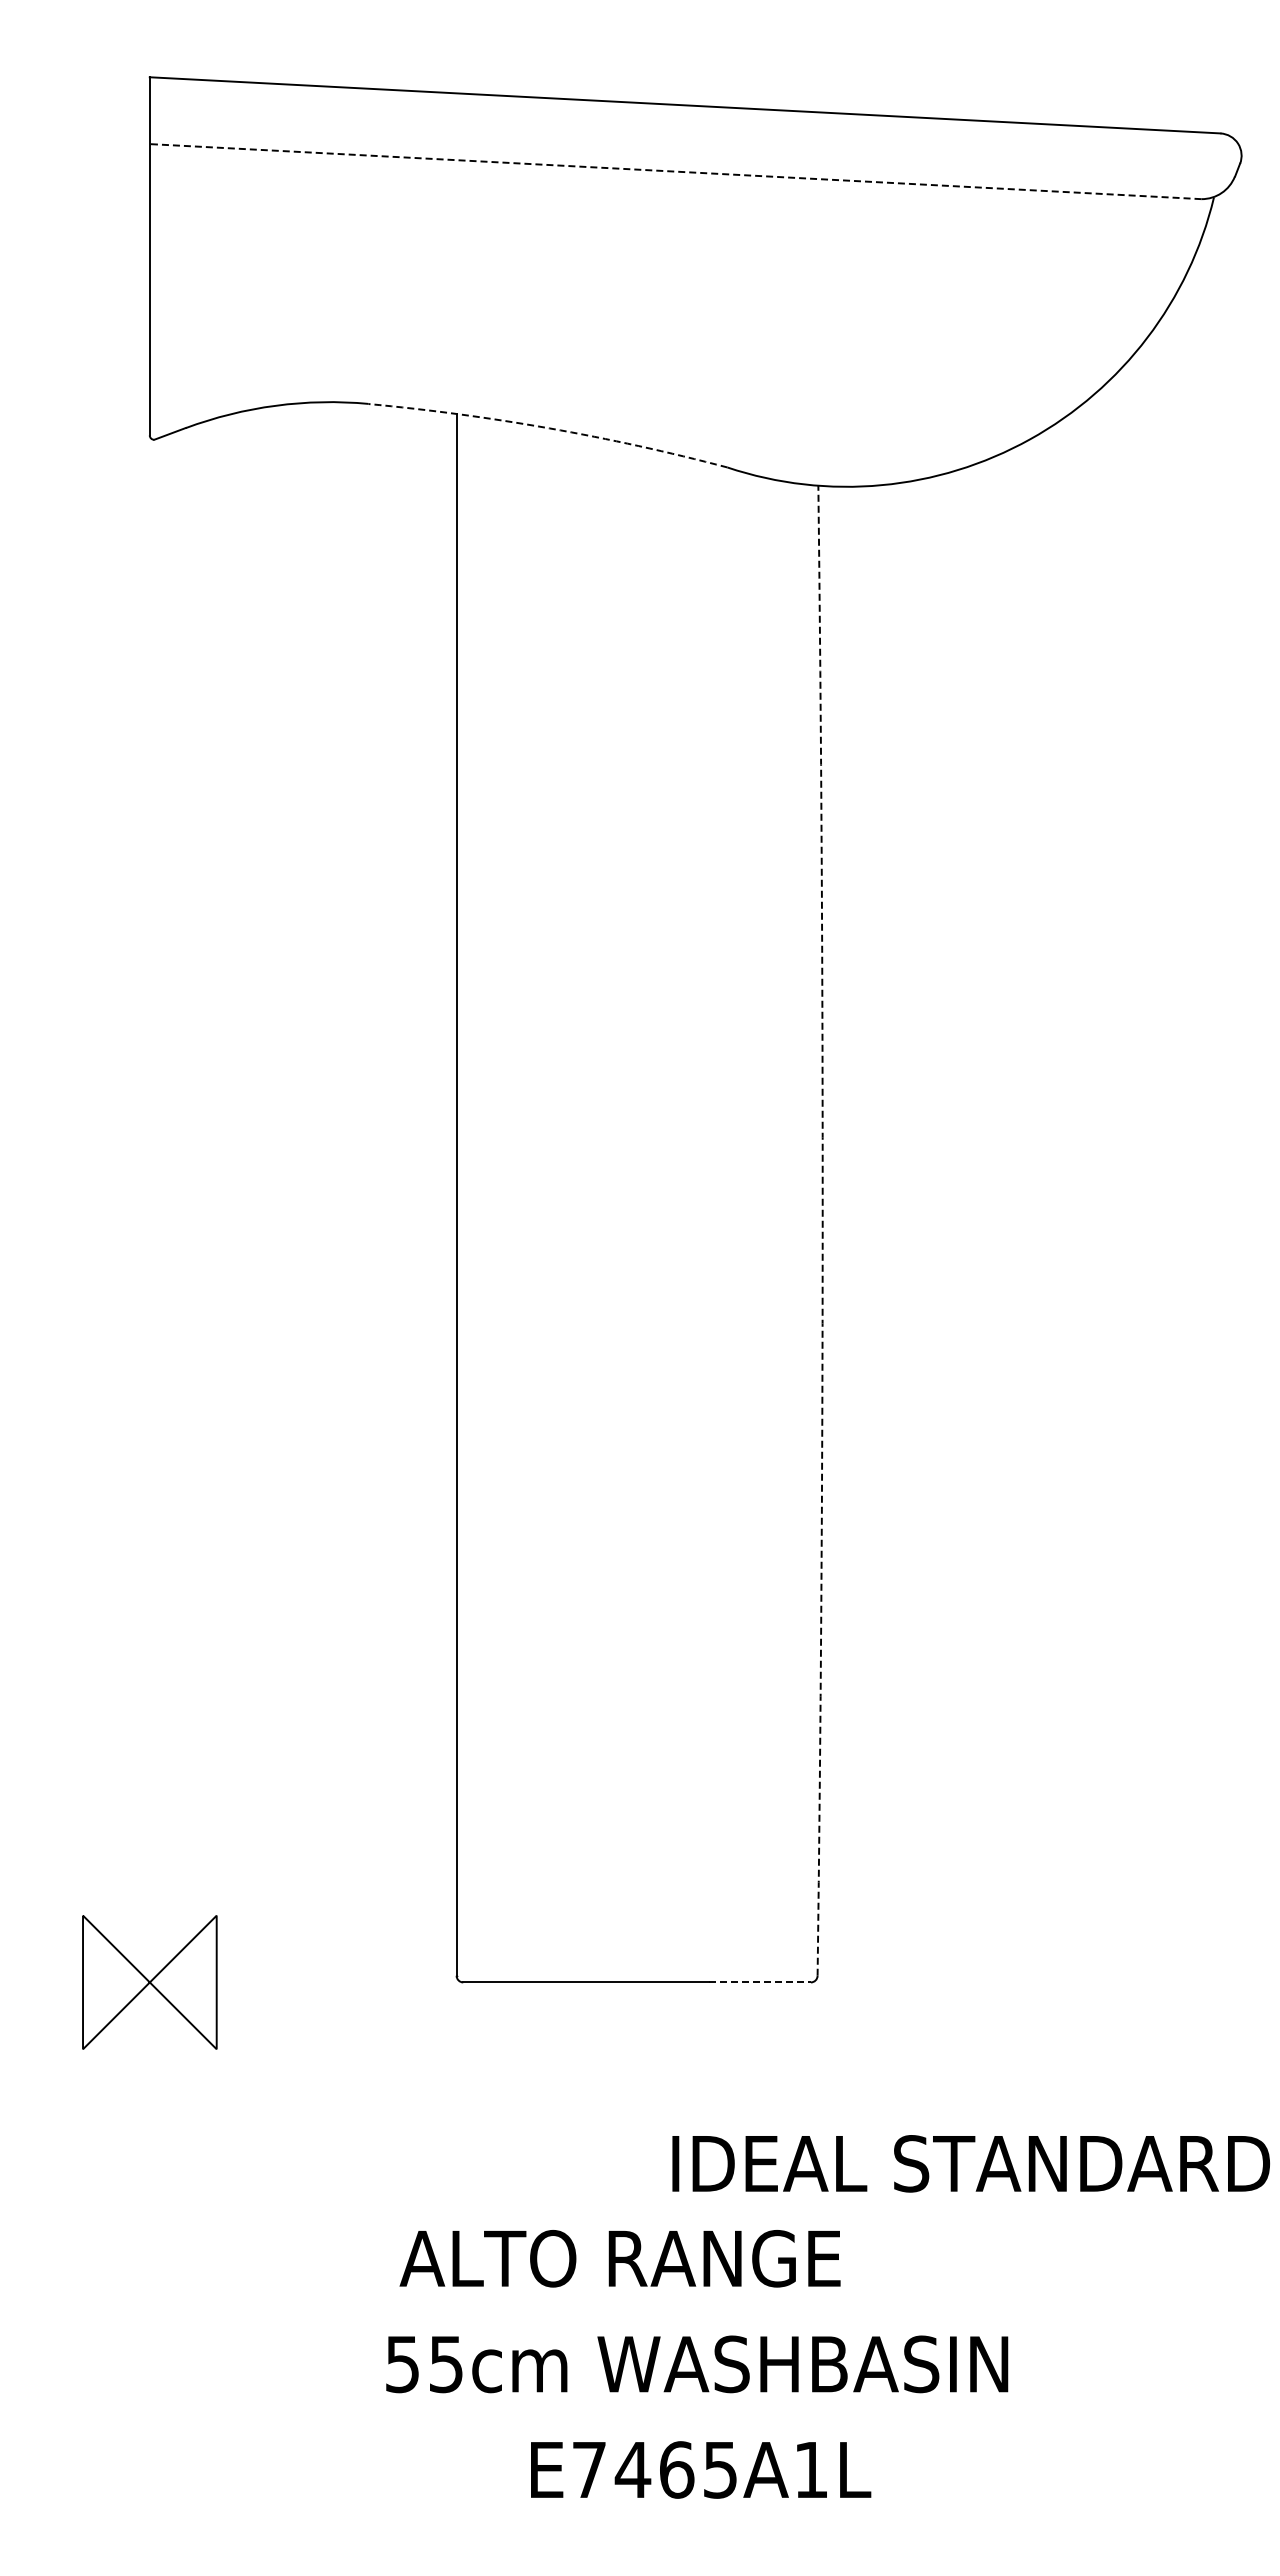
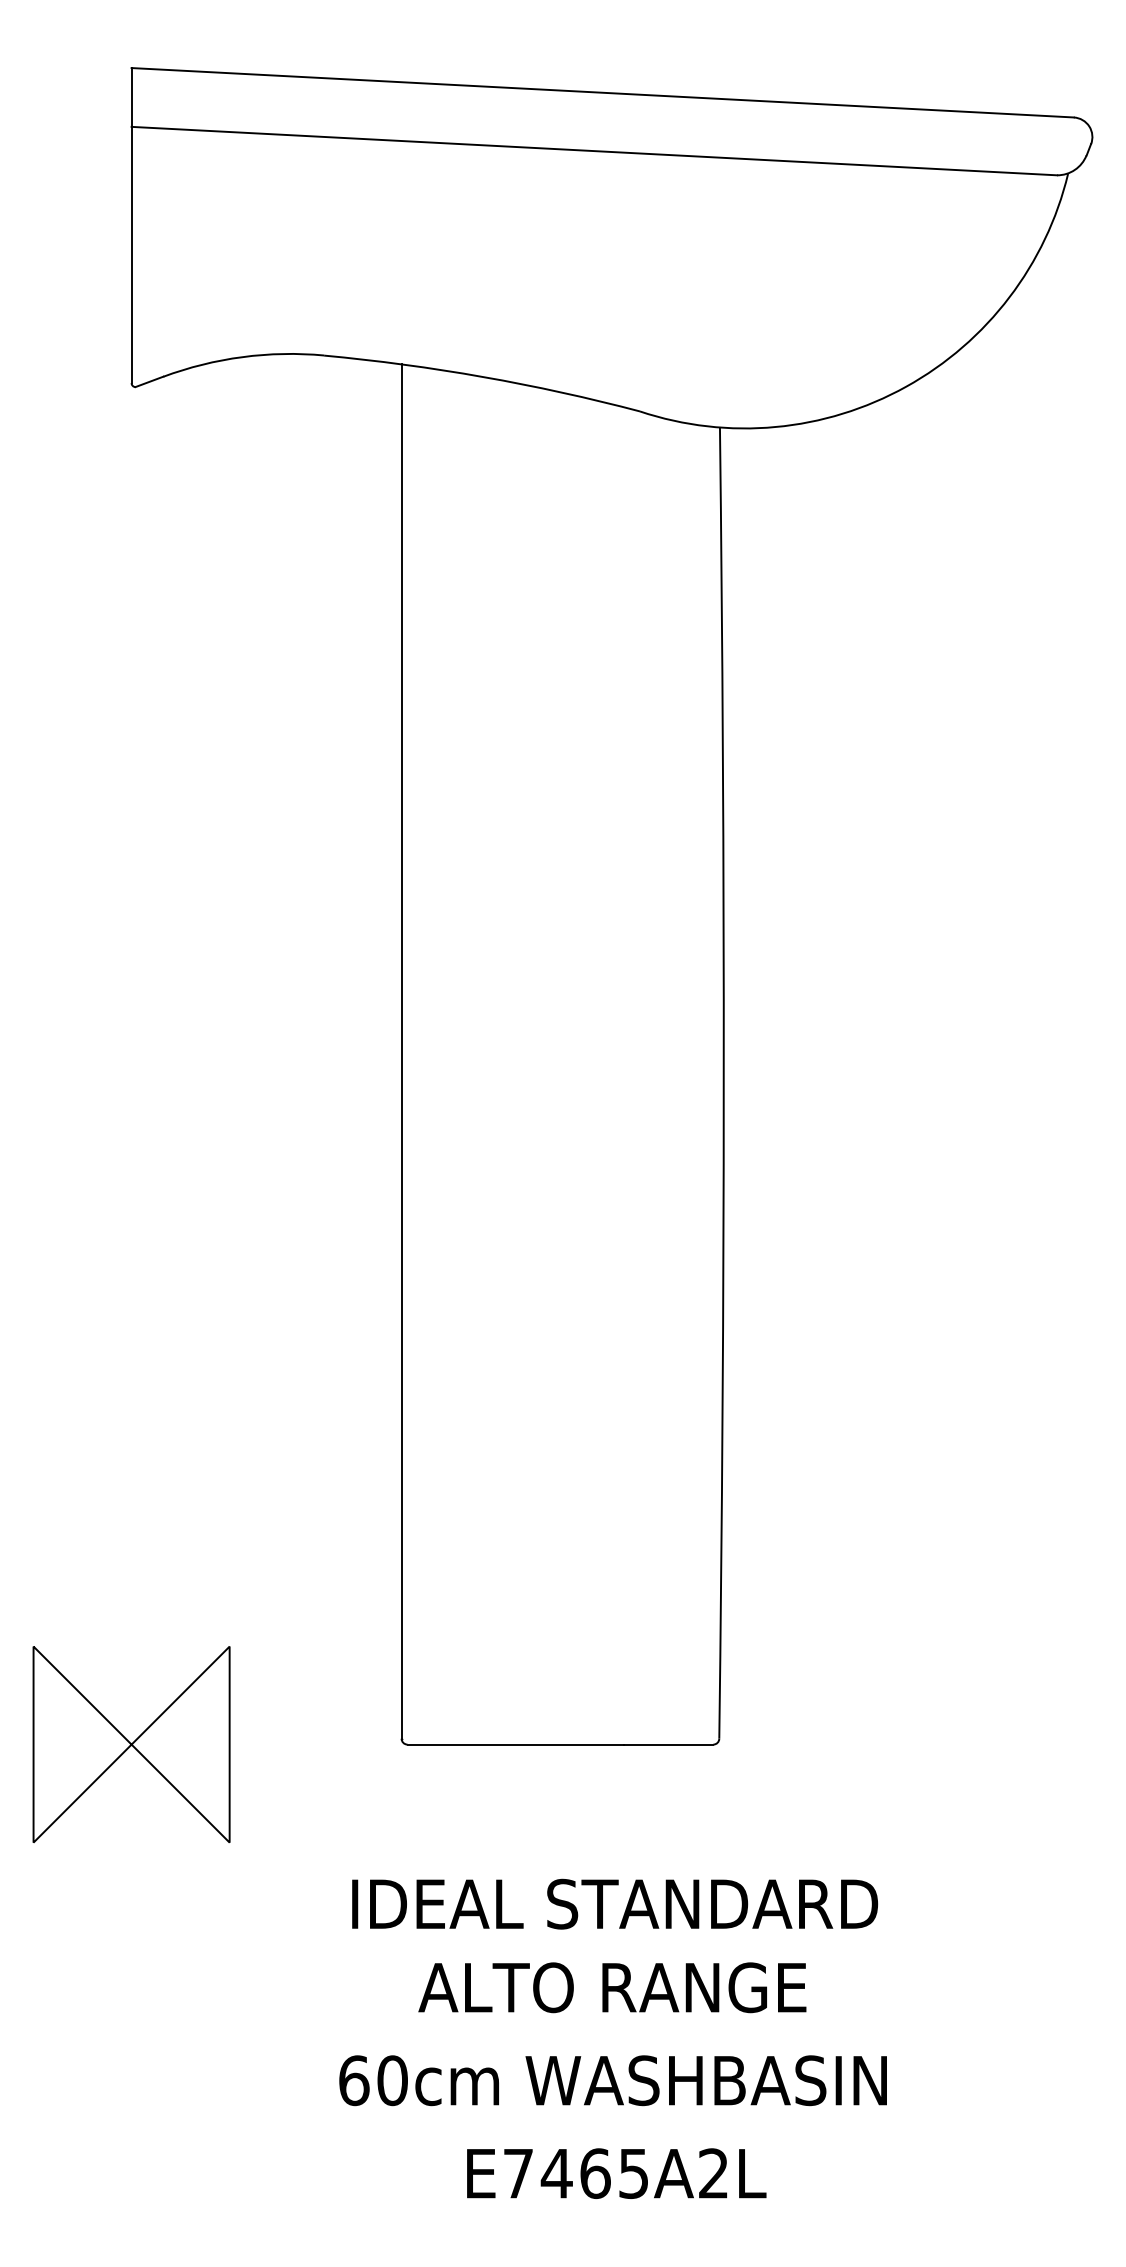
line: (675, 171) -> (594, 150), dashed -> solid
arc: (549, 428) -> (483, 377), dashed -> solid
arc: (822, 1230) -> (723, 1082), dashed -> solid
part: (149, 1982) -> (131, 1744), size x1.67
line: (760, 1982) -> (669, 1744), dashed -> solid
text: (970, 2163) -> (614, 1903), moved
text: (619, 2258) -> (611, 1987), moved
text: (424, 2364) -> (373, 2080), 55cm -> 60cm
text: (810, 2469) -> (713, 2173), E7465A1L -> E7465A2L

